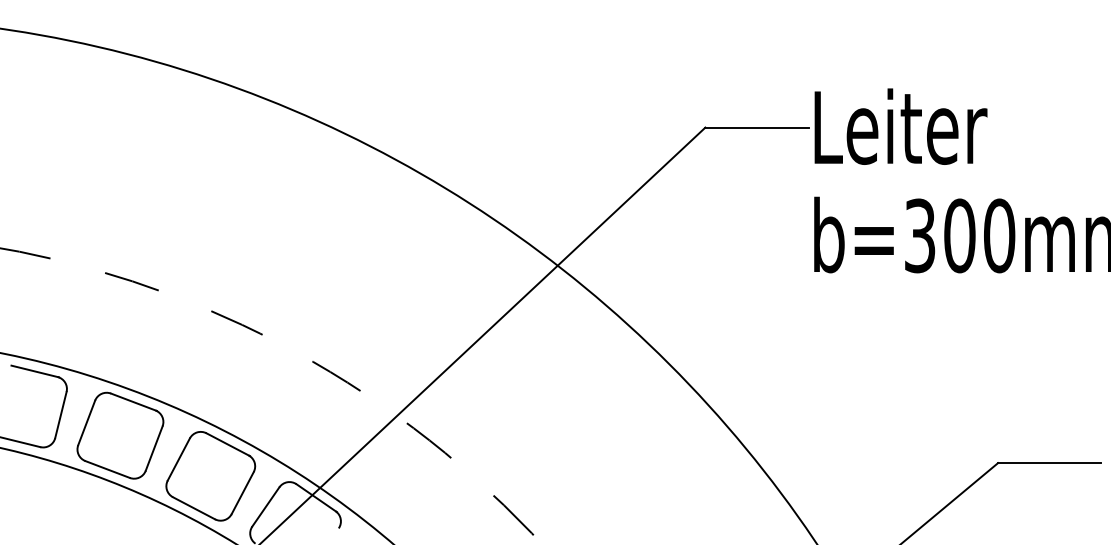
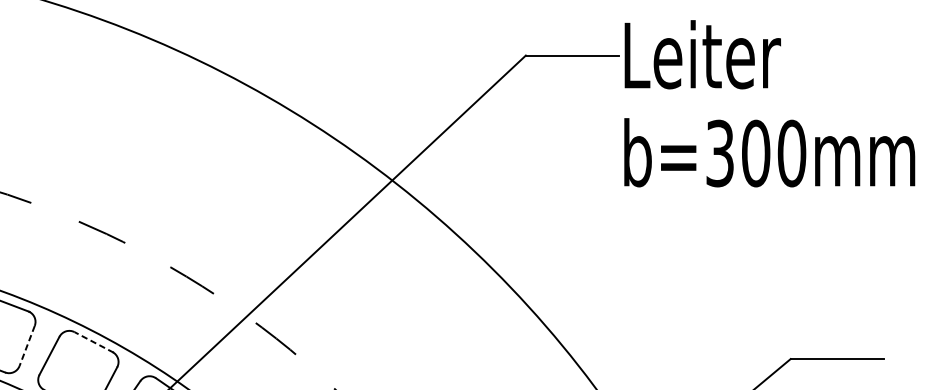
line: (227, 444) -> (93, 342), solid -> dashed
line: (154, 448) -> (27, 345), solid -> dashed

